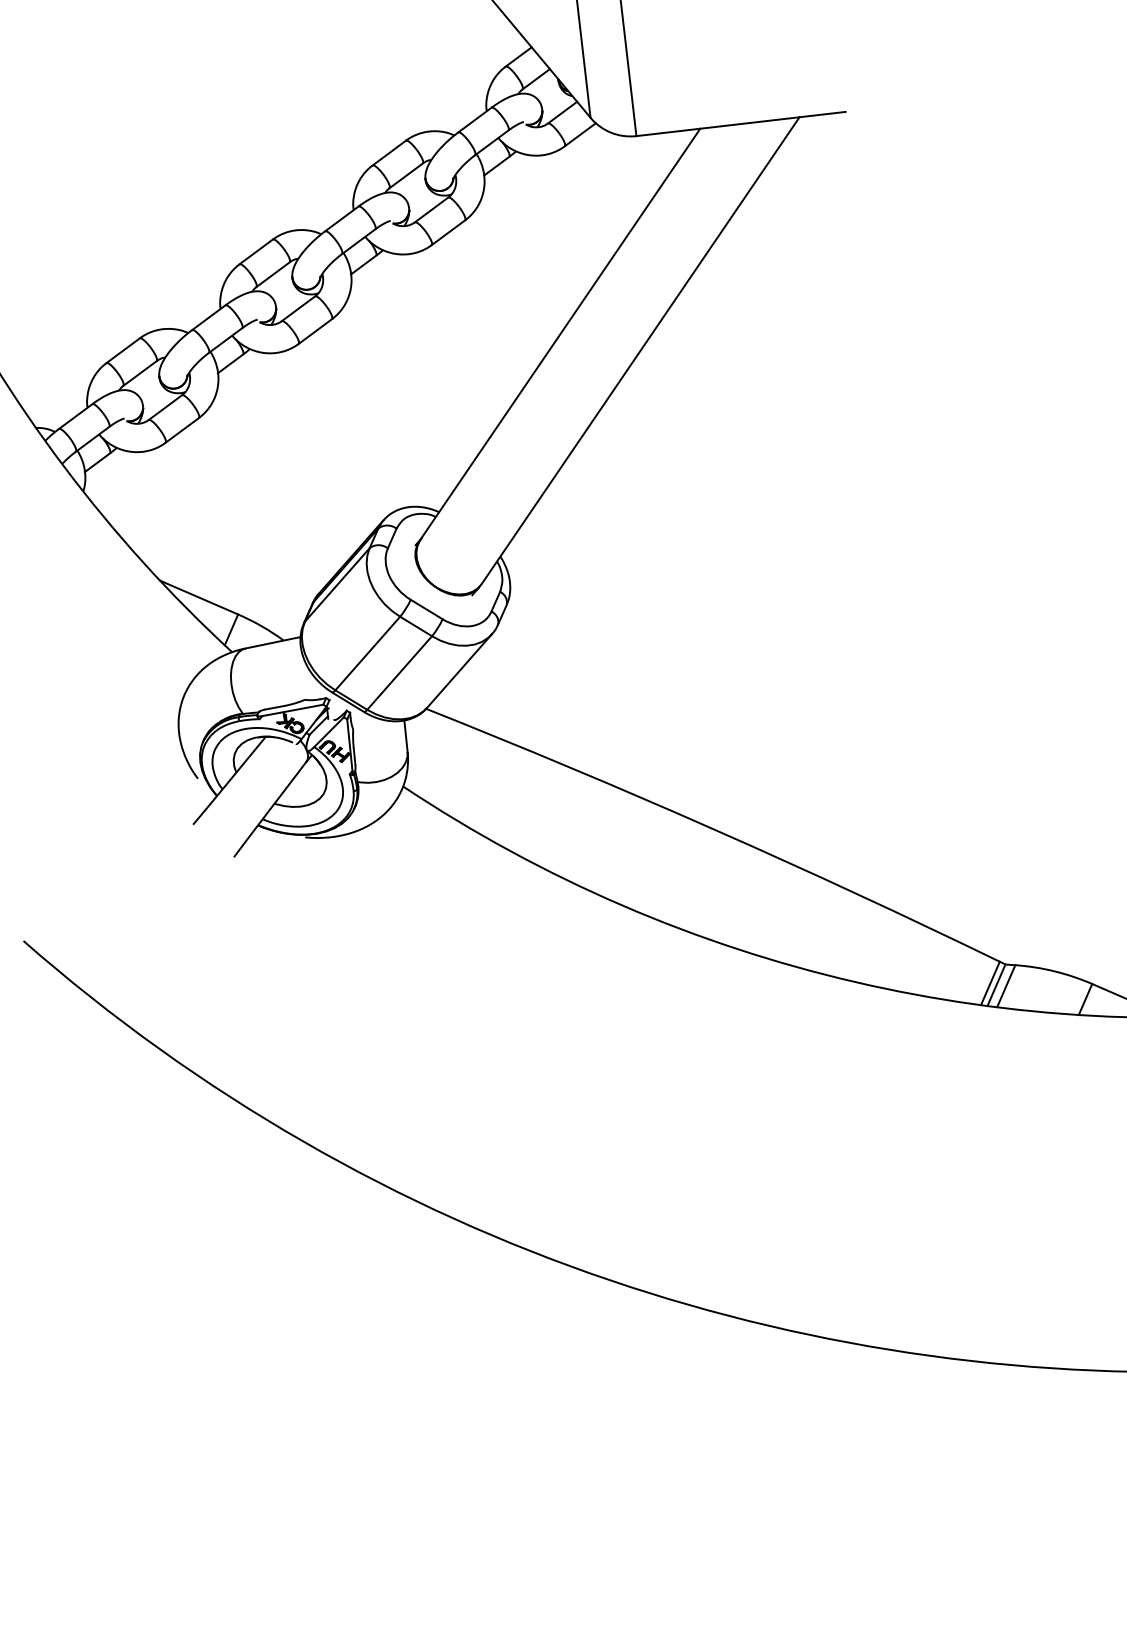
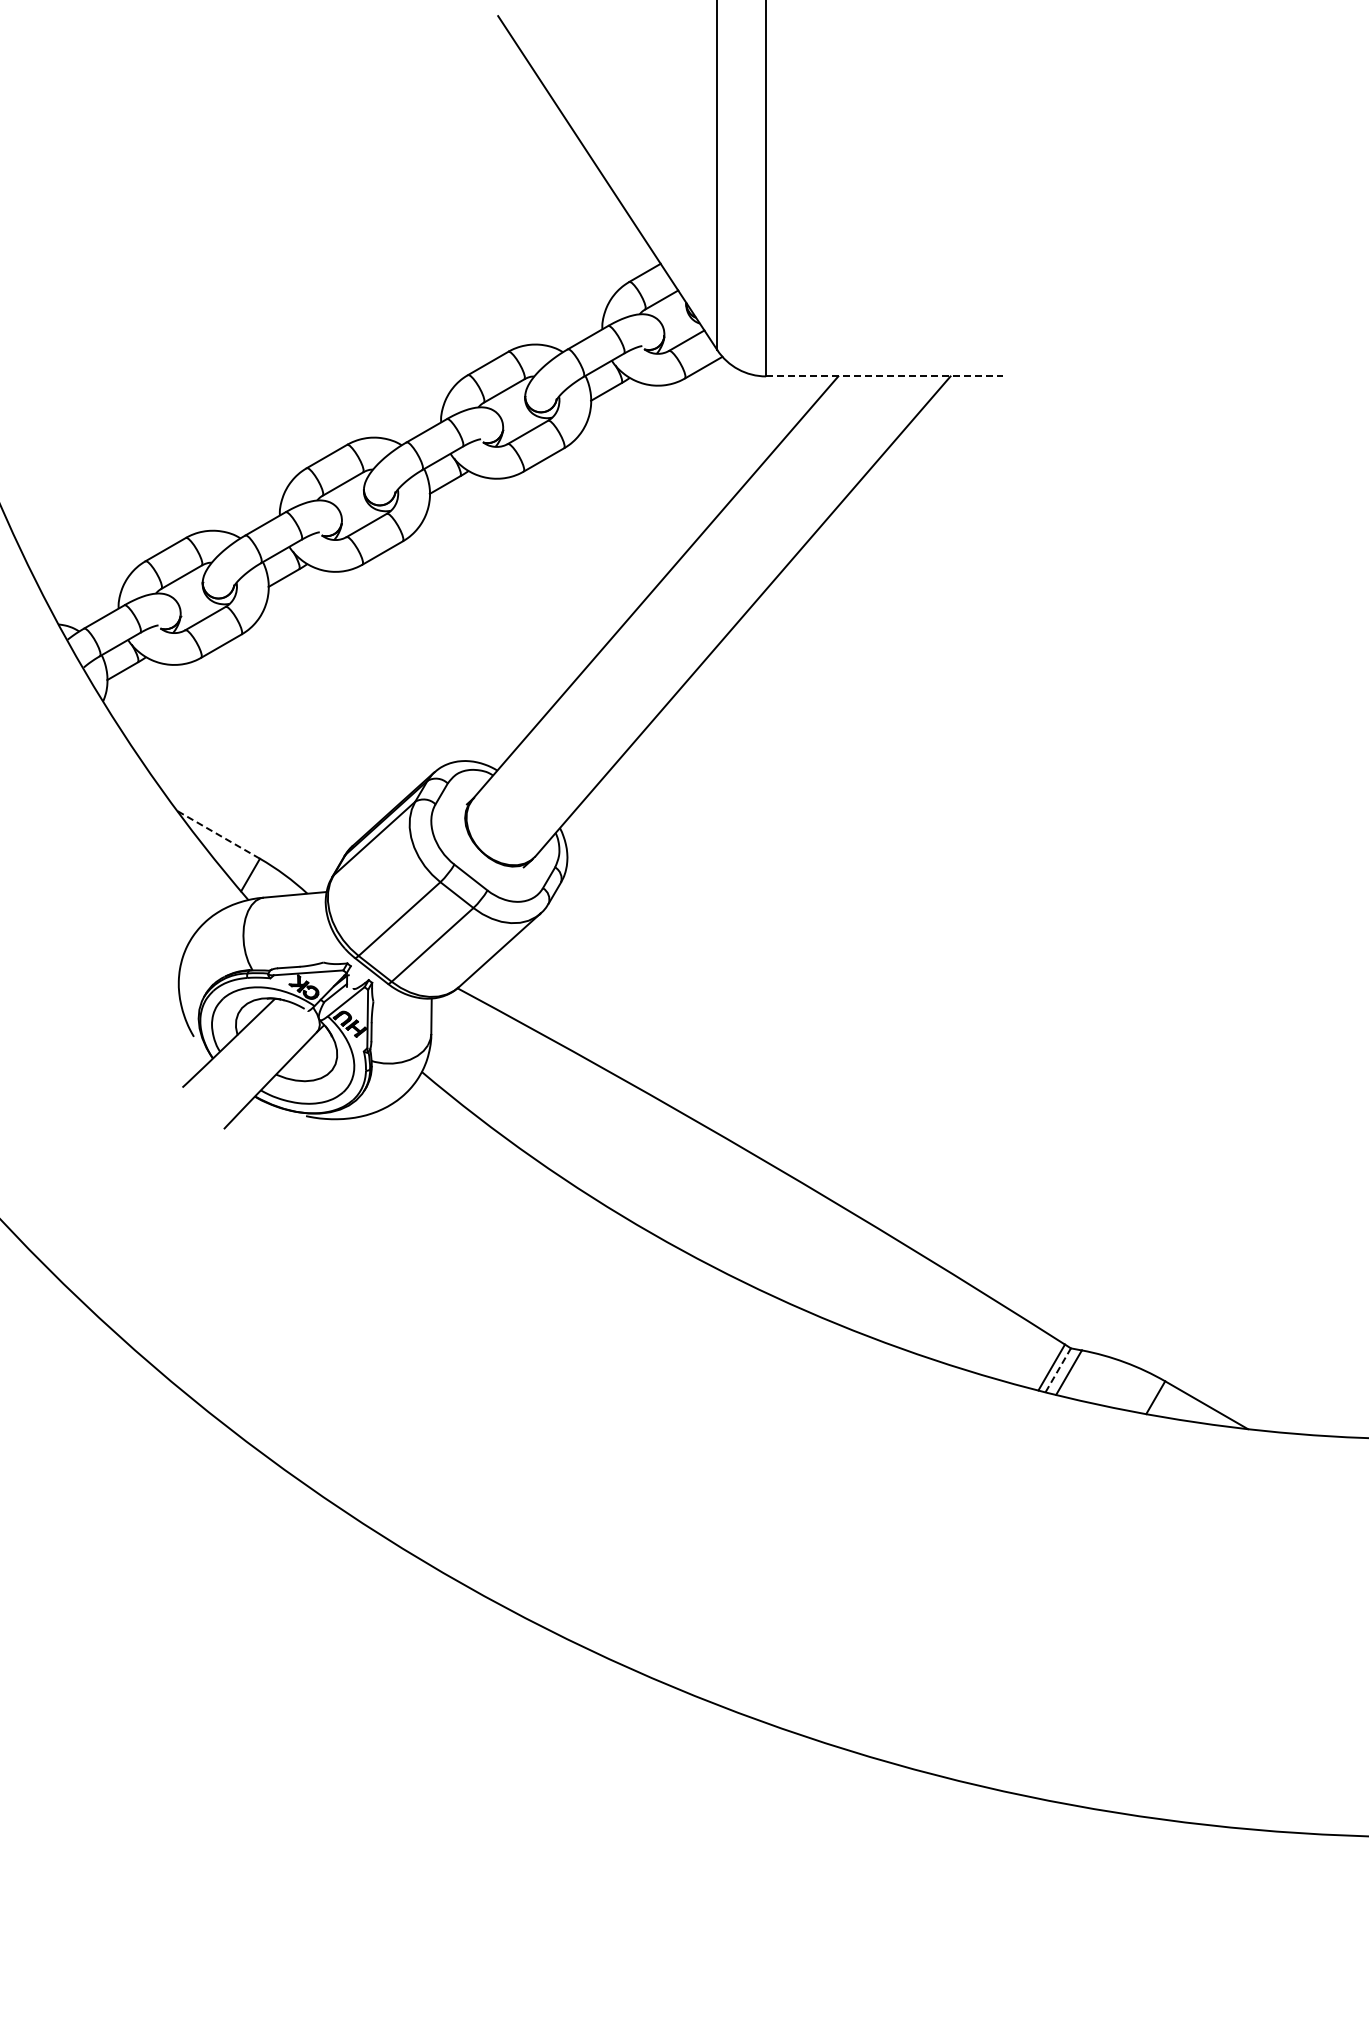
line: (741, 124) -> (884, 376), solid -> dashed
line: (199, 597) -> (218, 834), solid -> dashed
line: (996, 984) -> (1058, 1369), solid -> dashed

